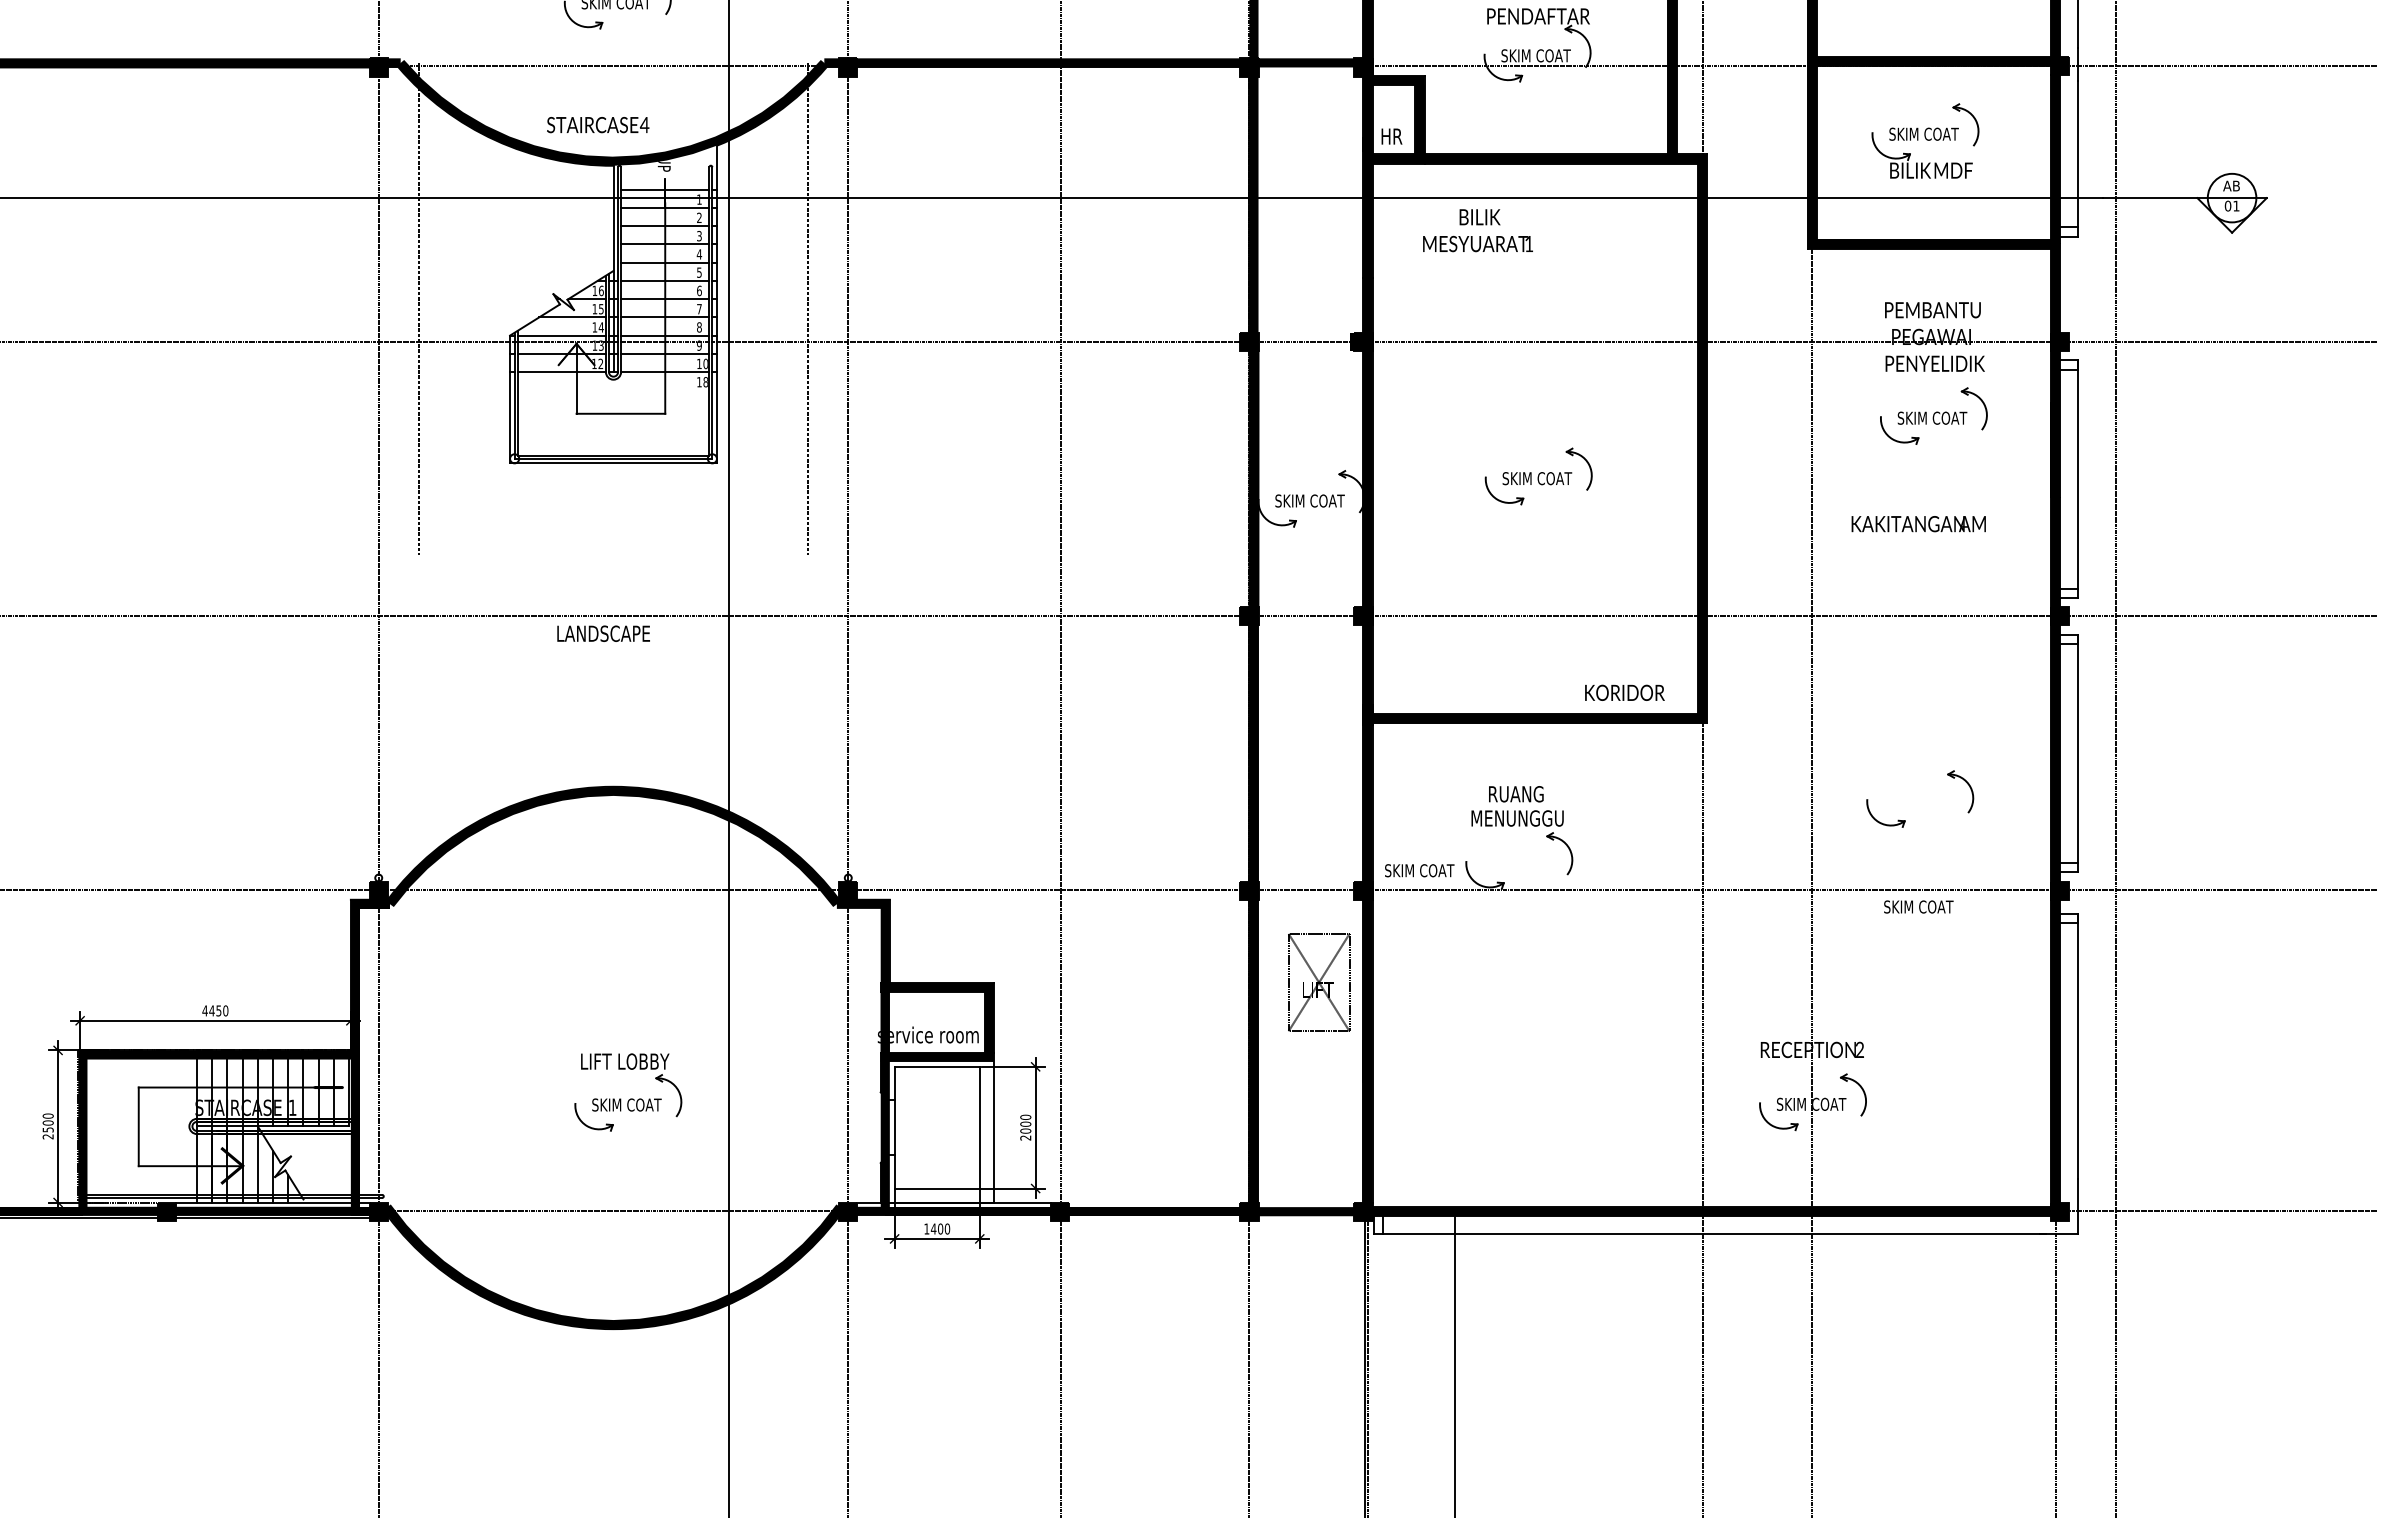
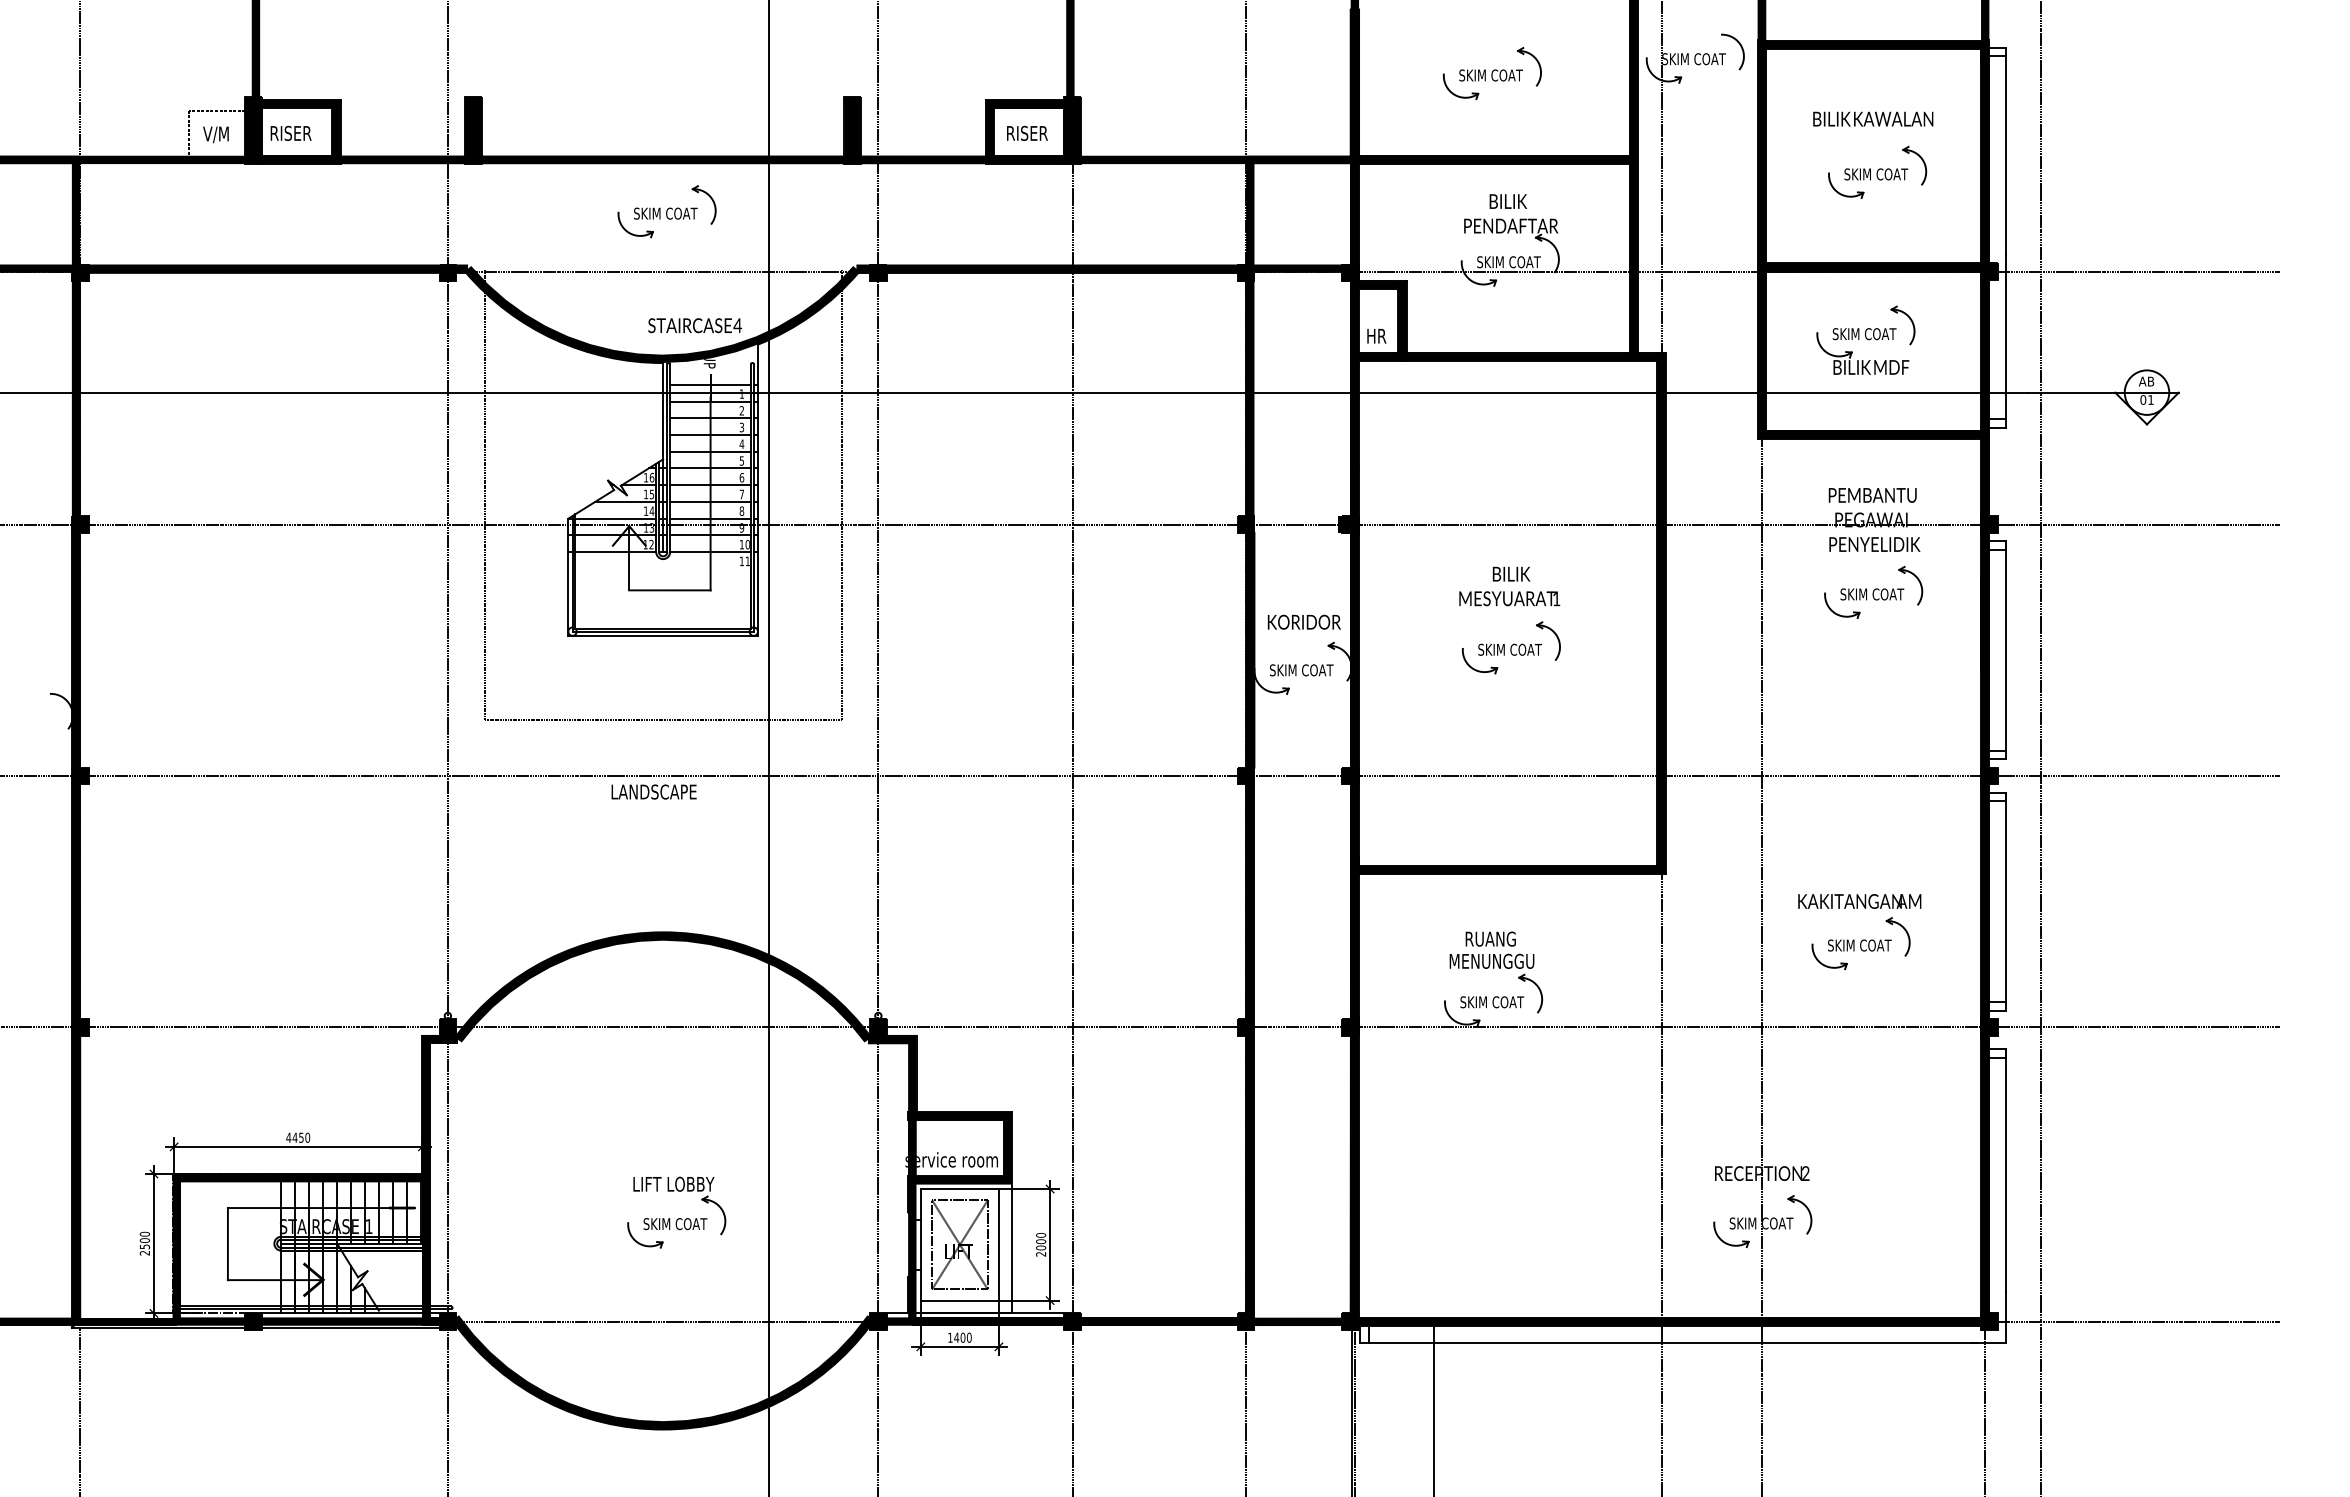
text: (598, 124) -> (695, 325), moved
text: (1477, 230) -> (1509, 586), moved
text: (705, 382) -> (747, 561), 18 -> 11
text: (1918, 524) -> (1859, 901), moved
line: (612, 554) -> (662, 719), added
text: (1623, 692) -> (1303, 621), moved
text: (1419, 870) -> (1492, 1002), moved
text: (1918, 906) -> (1859, 945), moved
part: (1318, 982) -> (959, 1244), moved

